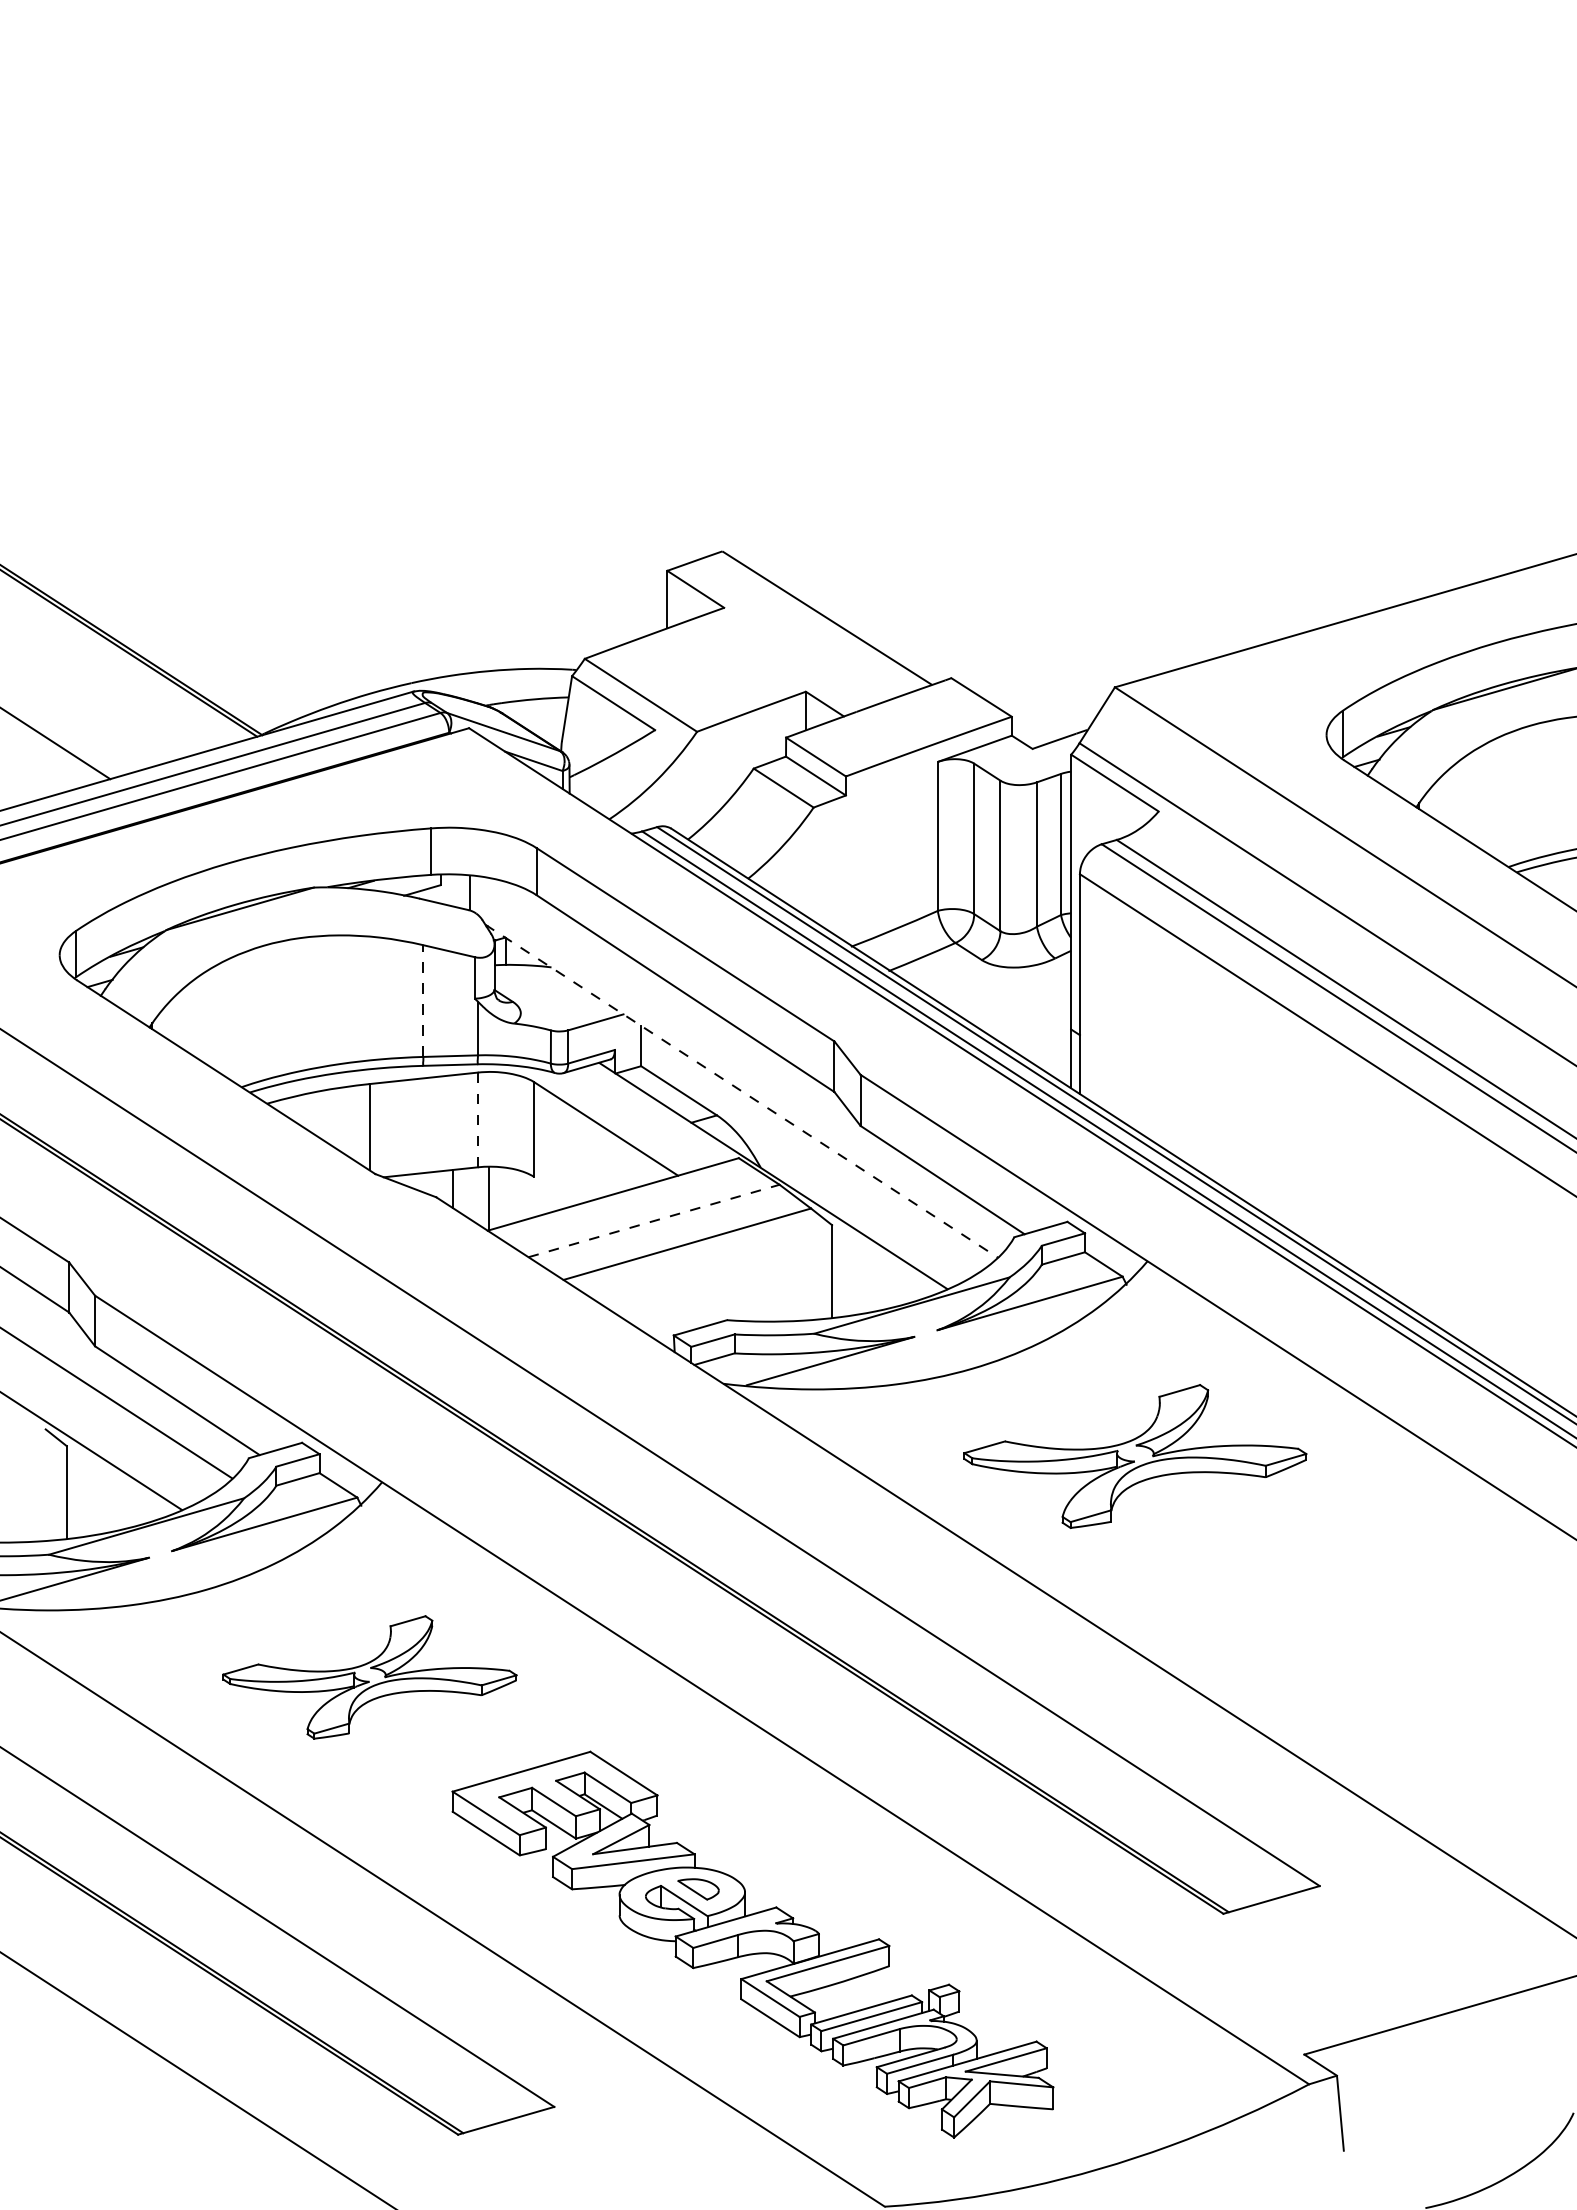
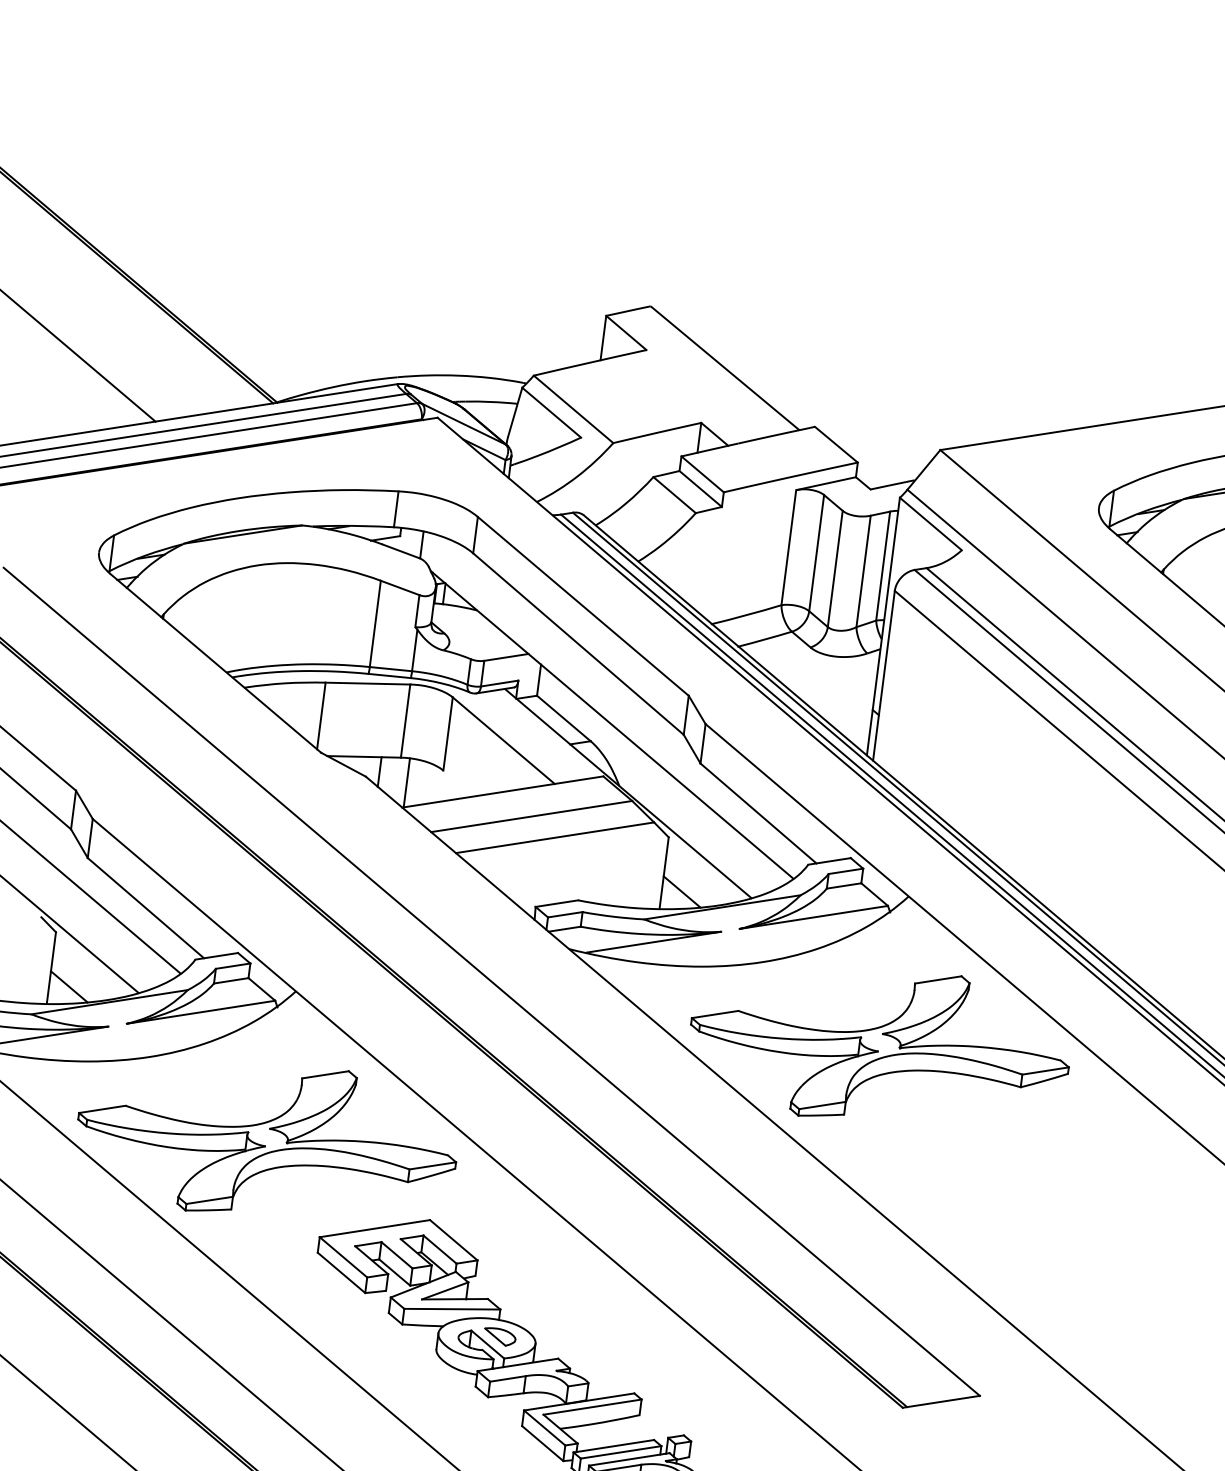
line: (423, 1001) -> (375, 624), dashed -> solid
line: (741, 1091) -> (612, 725), dashed -> solid
line: (477, 1120) -> (405, 721), dashed -> solid
line: (654, 1220) -> (532, 816), dashed -> solid
line: (857, 1292) -> (681, 891), added
part: (1135, 1456) -> (880, 1045), size x1.43
line: (92, 1513) -> (69, 986), added
part: (369, 1677) -> (266, 1140), size x1.67

